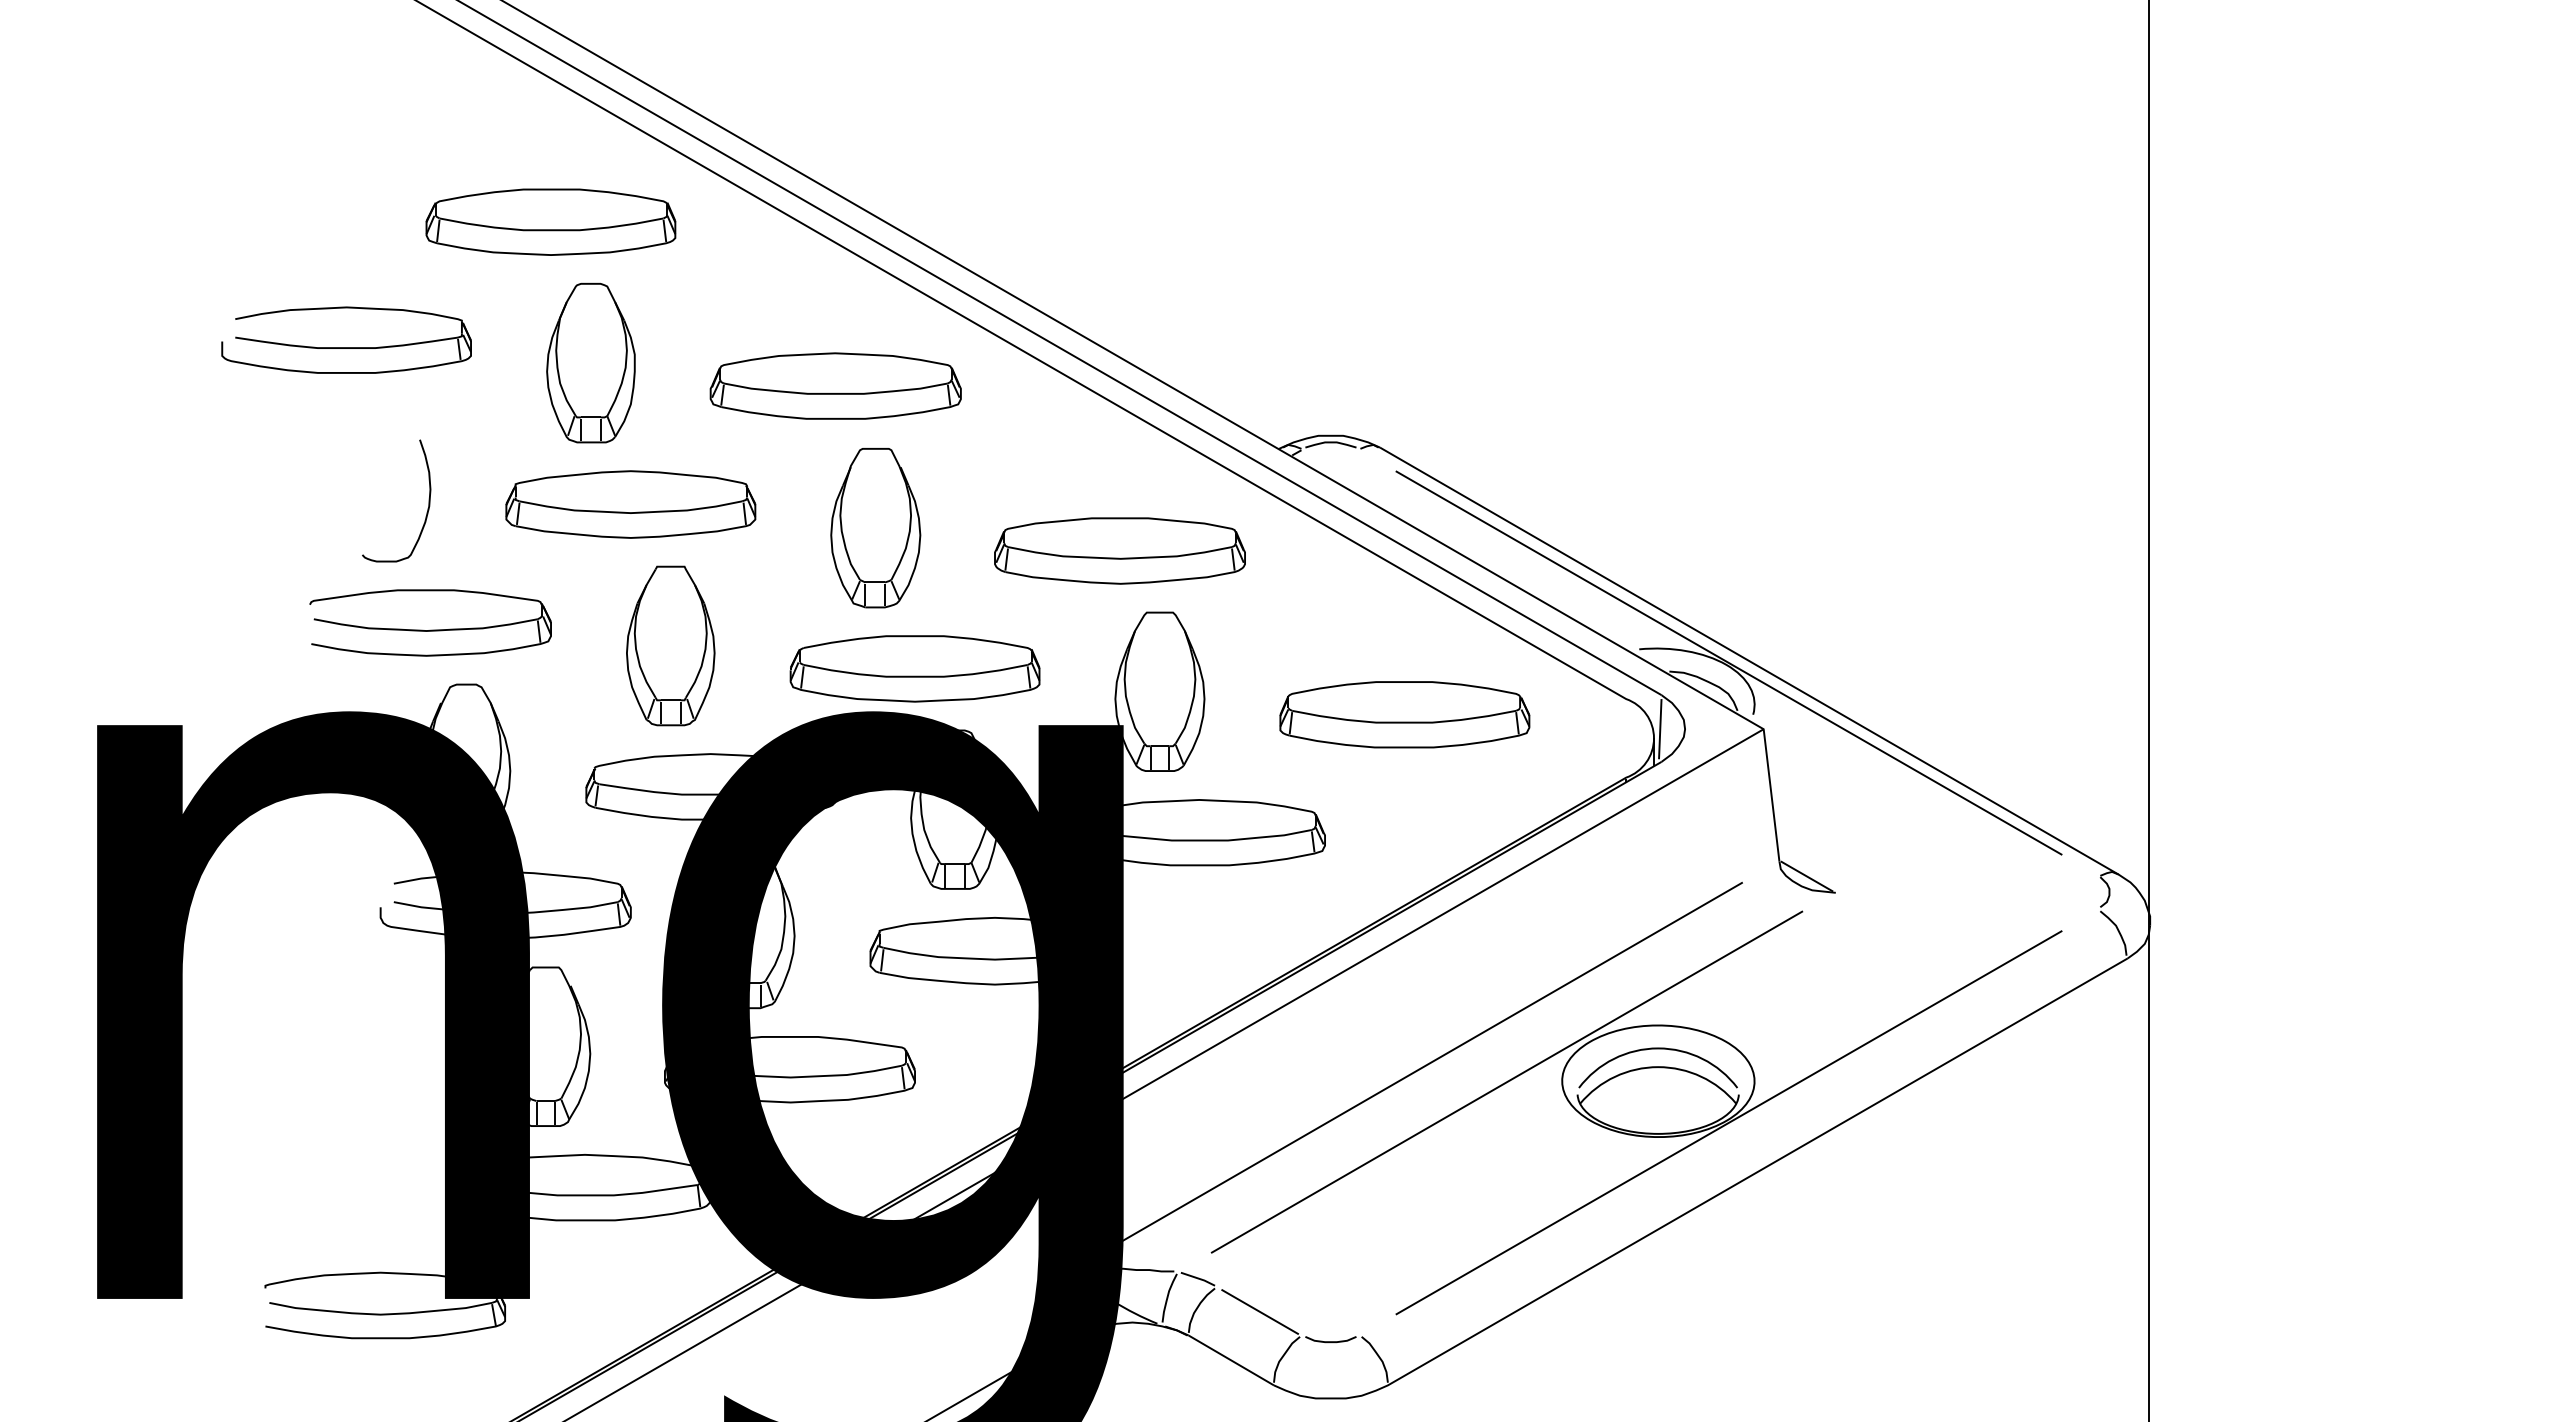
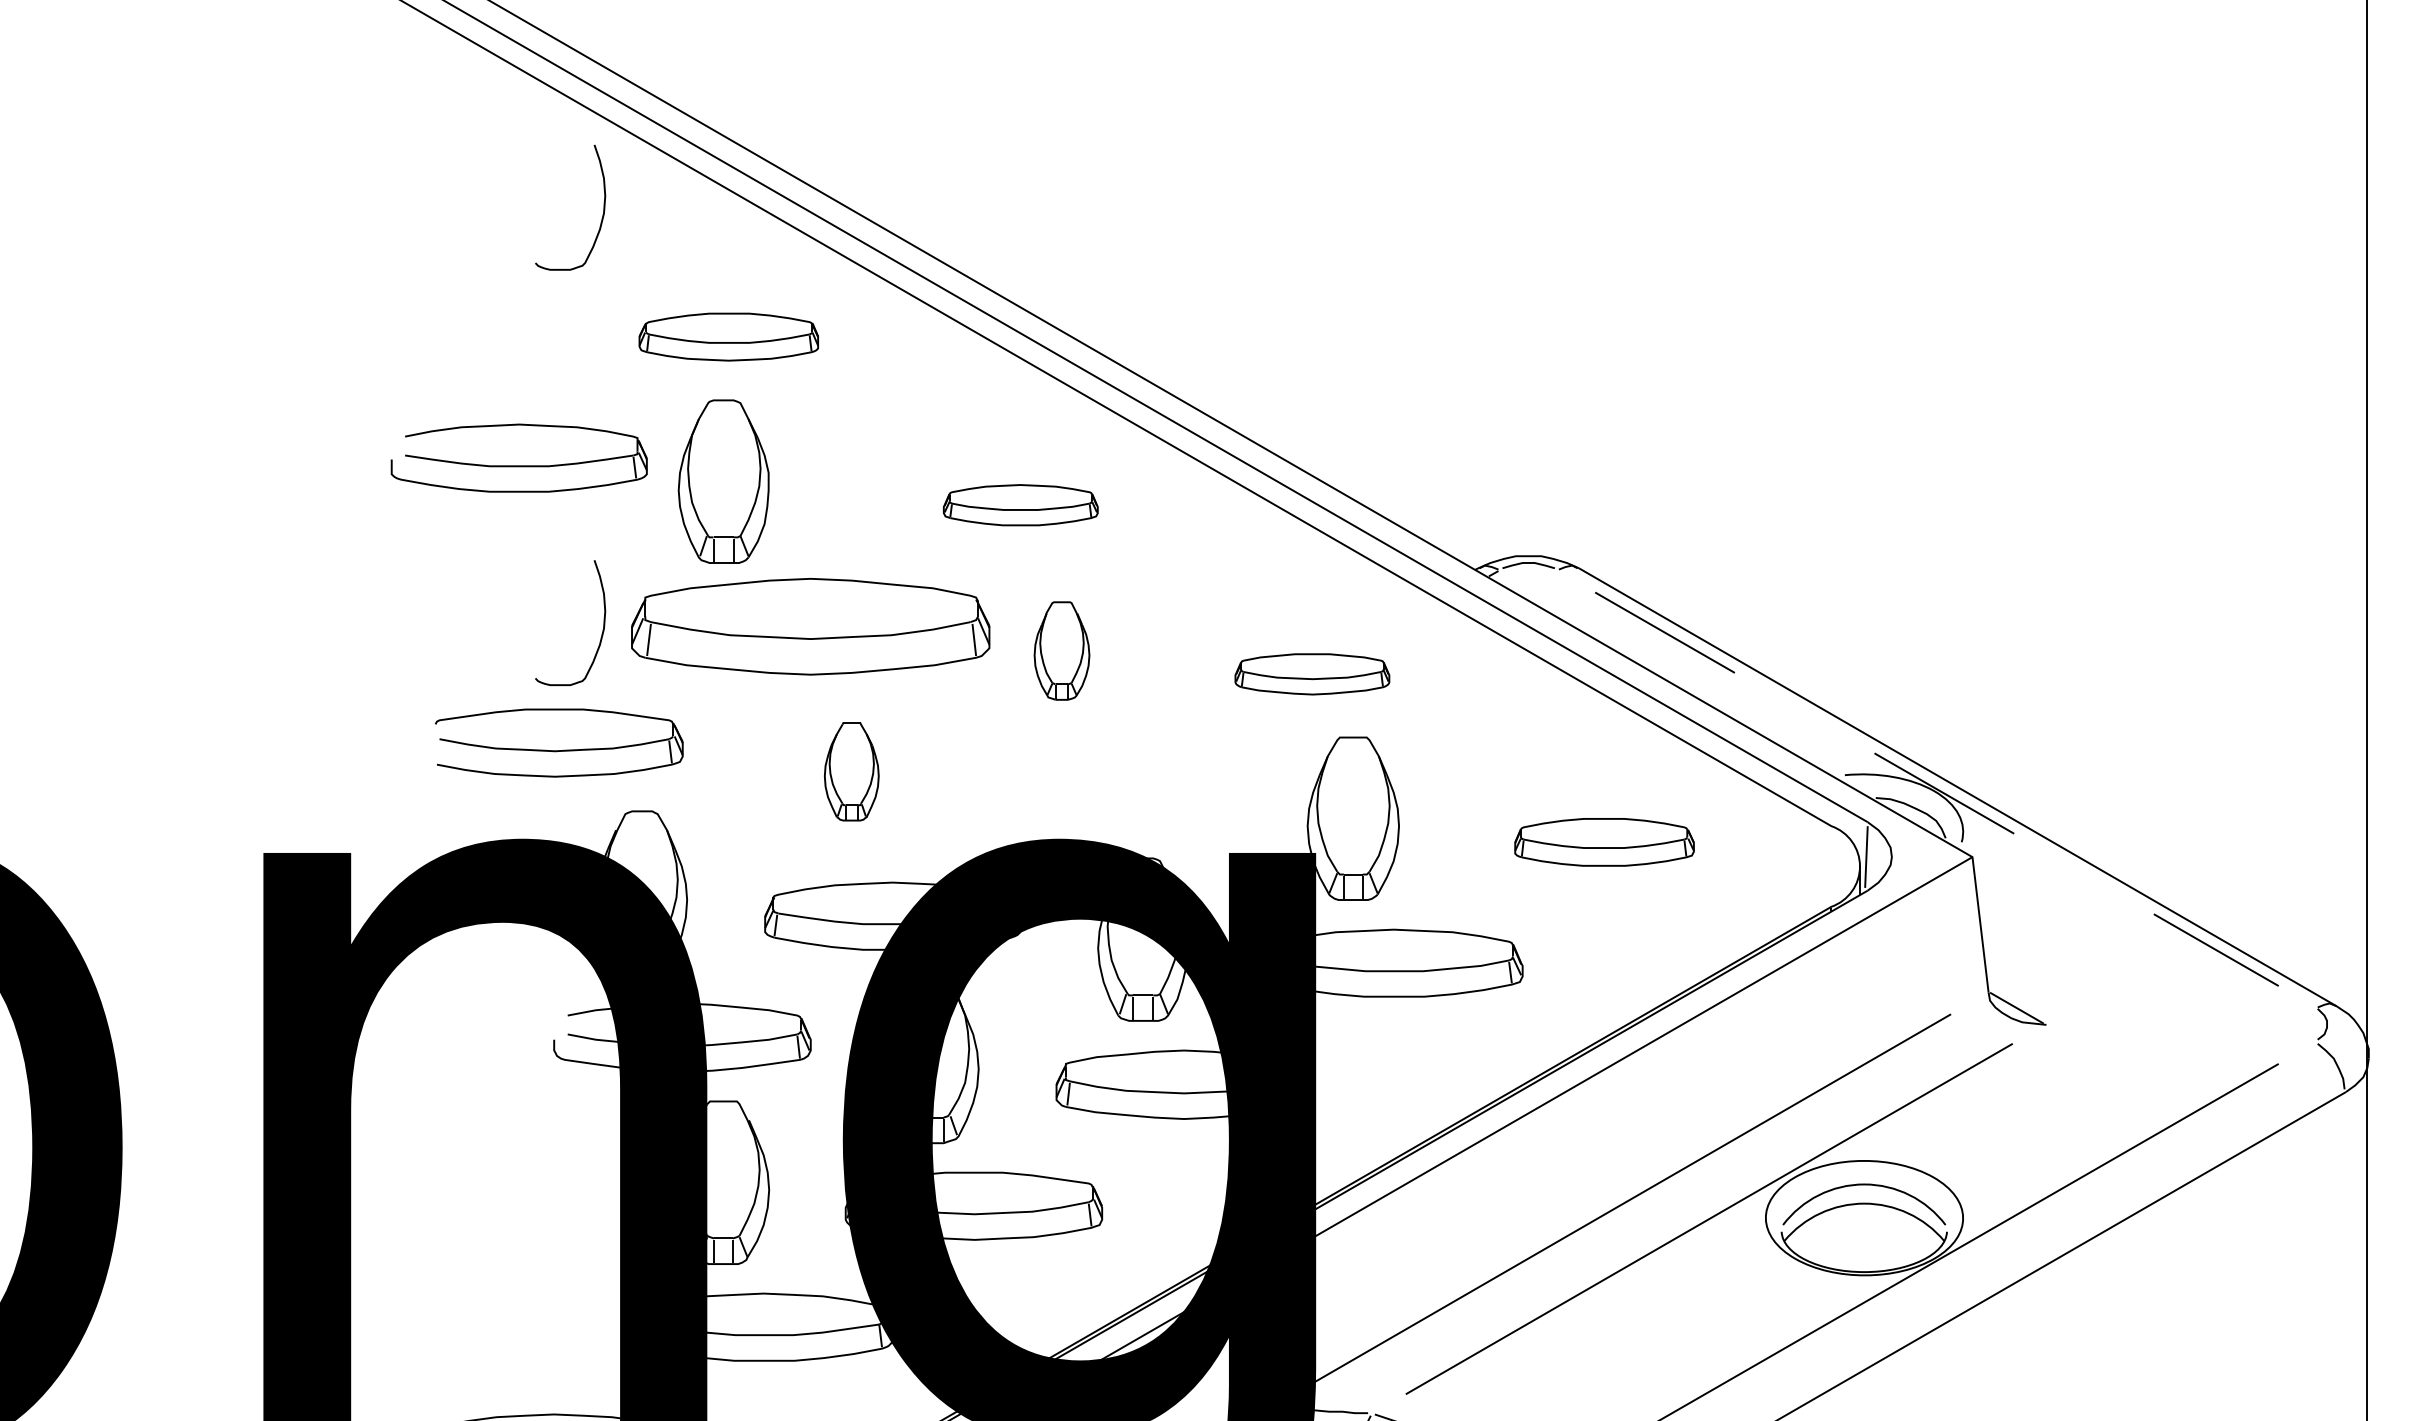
curve: (428, 95) -> (603, 207), added
part: (550, 221) -> (728, 336), size x0.7
part: (590, 362) -> (723, 481), moved
part: (835, 385) -> (1020, 504), size x0.6
part: (630, 504) -> (810, 626), size x1.4
part: (875, 528) -> (1061, 651), size x0.6
part: (1119, 550) -> (1311, 673), size x0.6
part: (430, 629) -> (559, 749), moved
part: (670, 645) -> (851, 771), size x0.6
line: (1729, 663) -> (1937, 789), solid -> dashed
part: (914, 668) -> (1101, 794), removed
part: (1404, 714) -> (1604, 842), size x0.7

